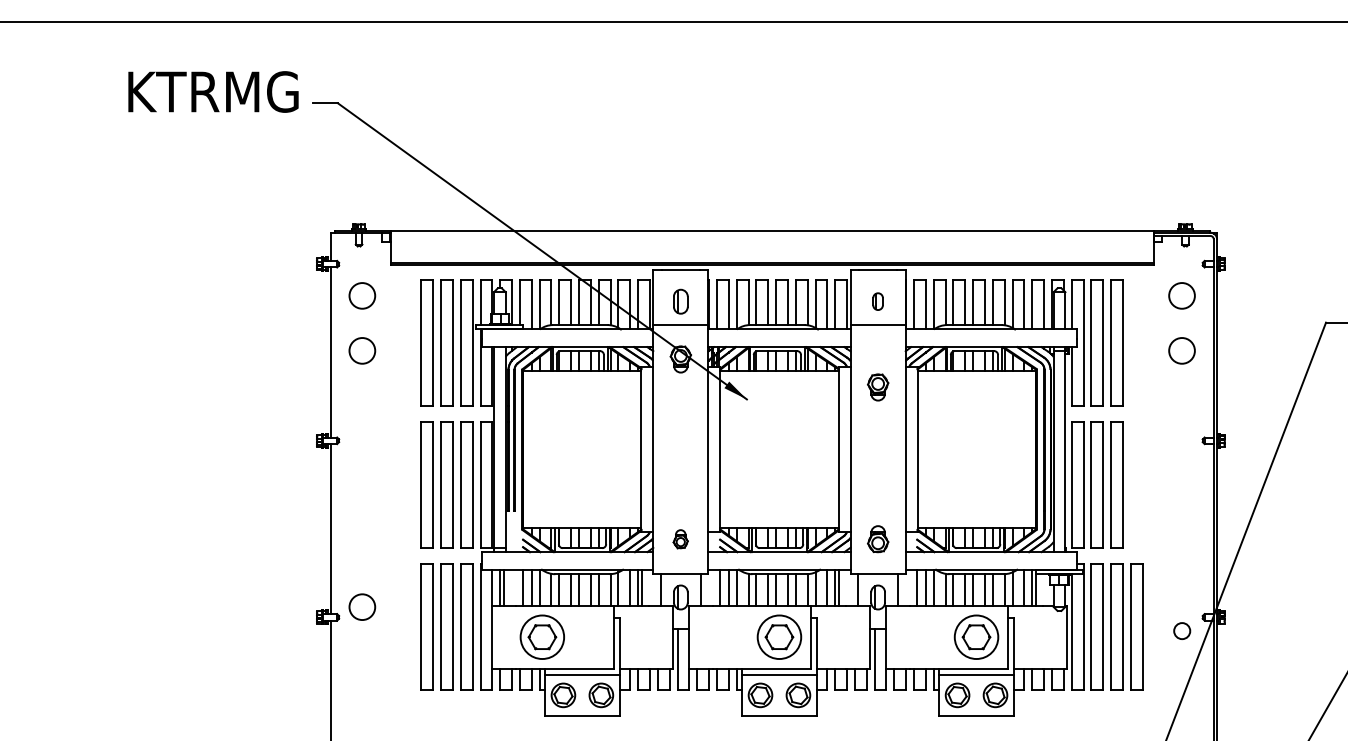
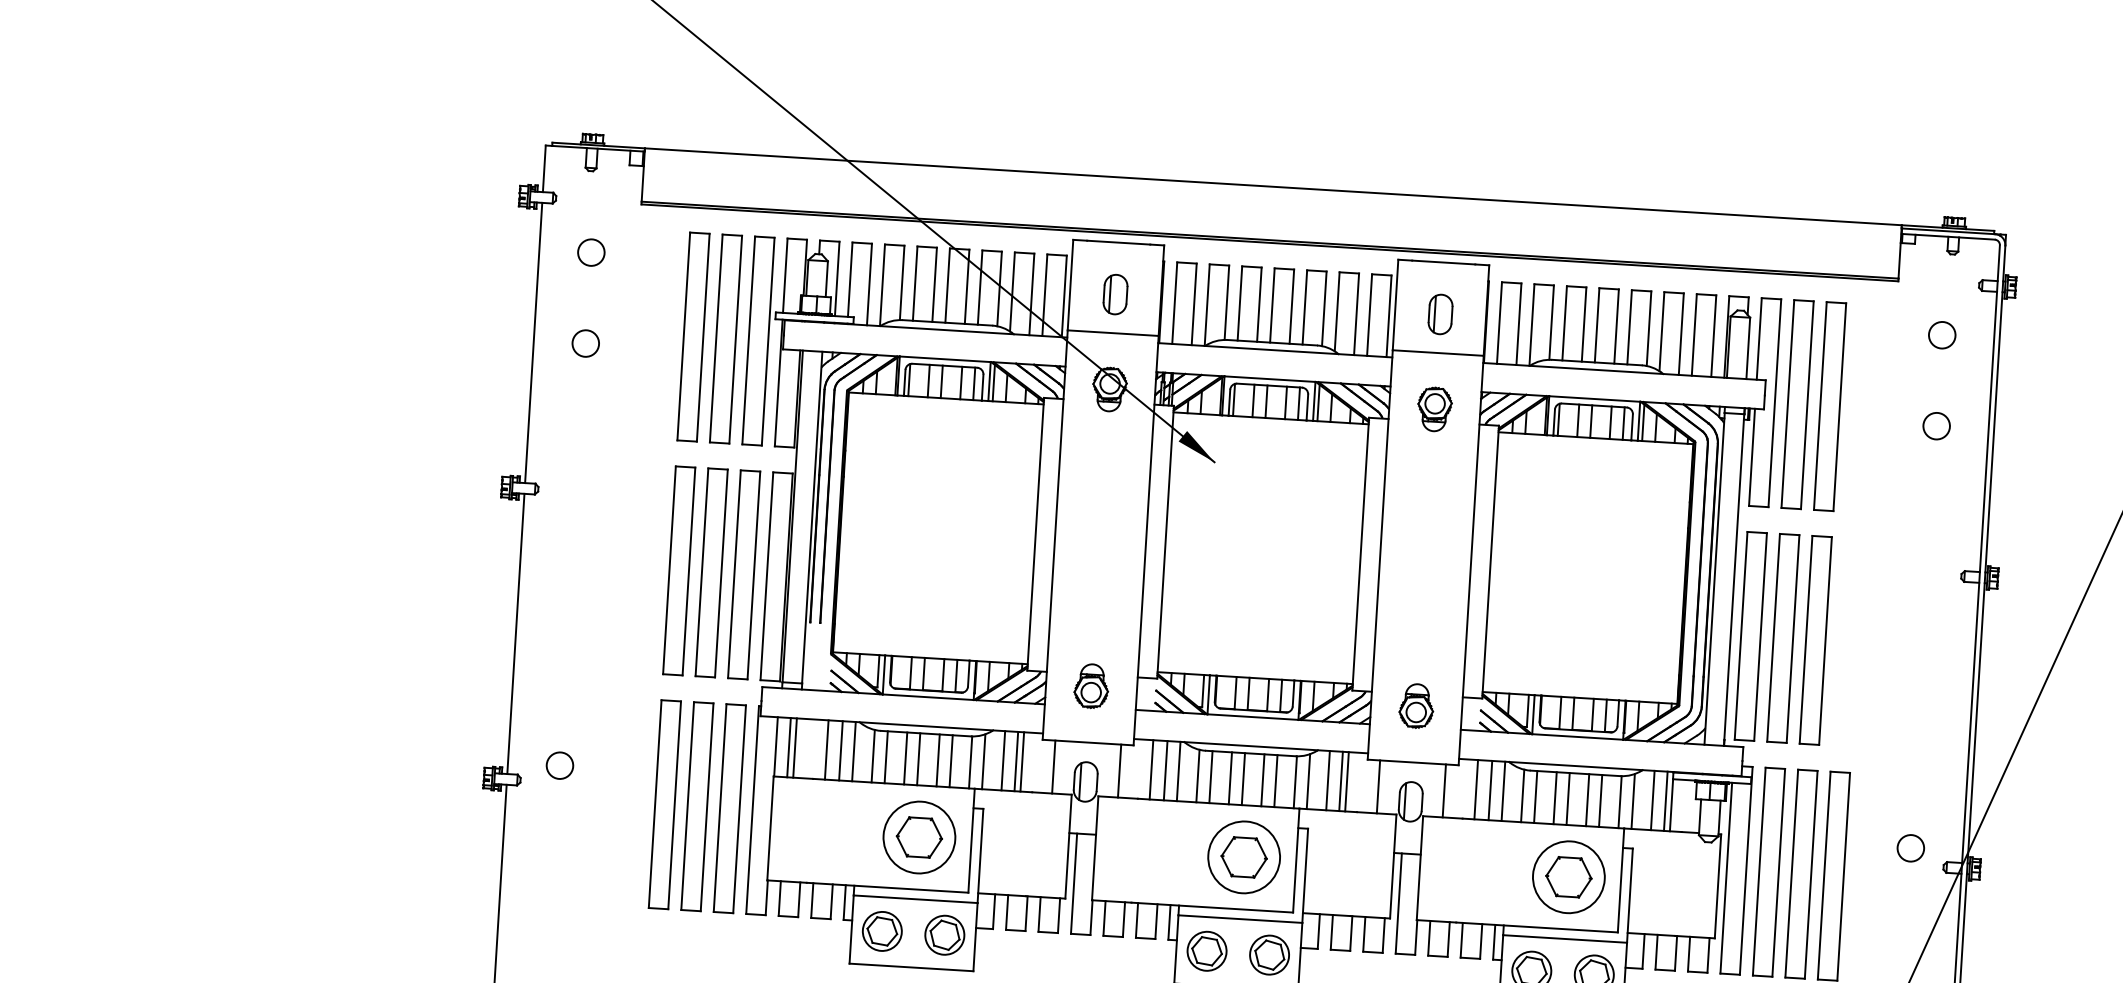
circle: (362, 295) -> (591, 252), size x0.62
circle: (1182, 295) -> (1942, 334), size x0.62
part: (877, 301) -> (1439, 314), size x1.43
circle: (362, 350) -> (585, 342), size x0.62
circle: (1182, 350) -> (1937, 425), size x0.62
part: (878, 387) -> (1435, 409), moved
part: (680, 539) -> (1090, 686), size x1.43
circle: (362, 606) -> (560, 764), size x0.62
circle: (1182, 630) -> (1911, 847), moved
part: (541, 636) -> (918, 836), moved

